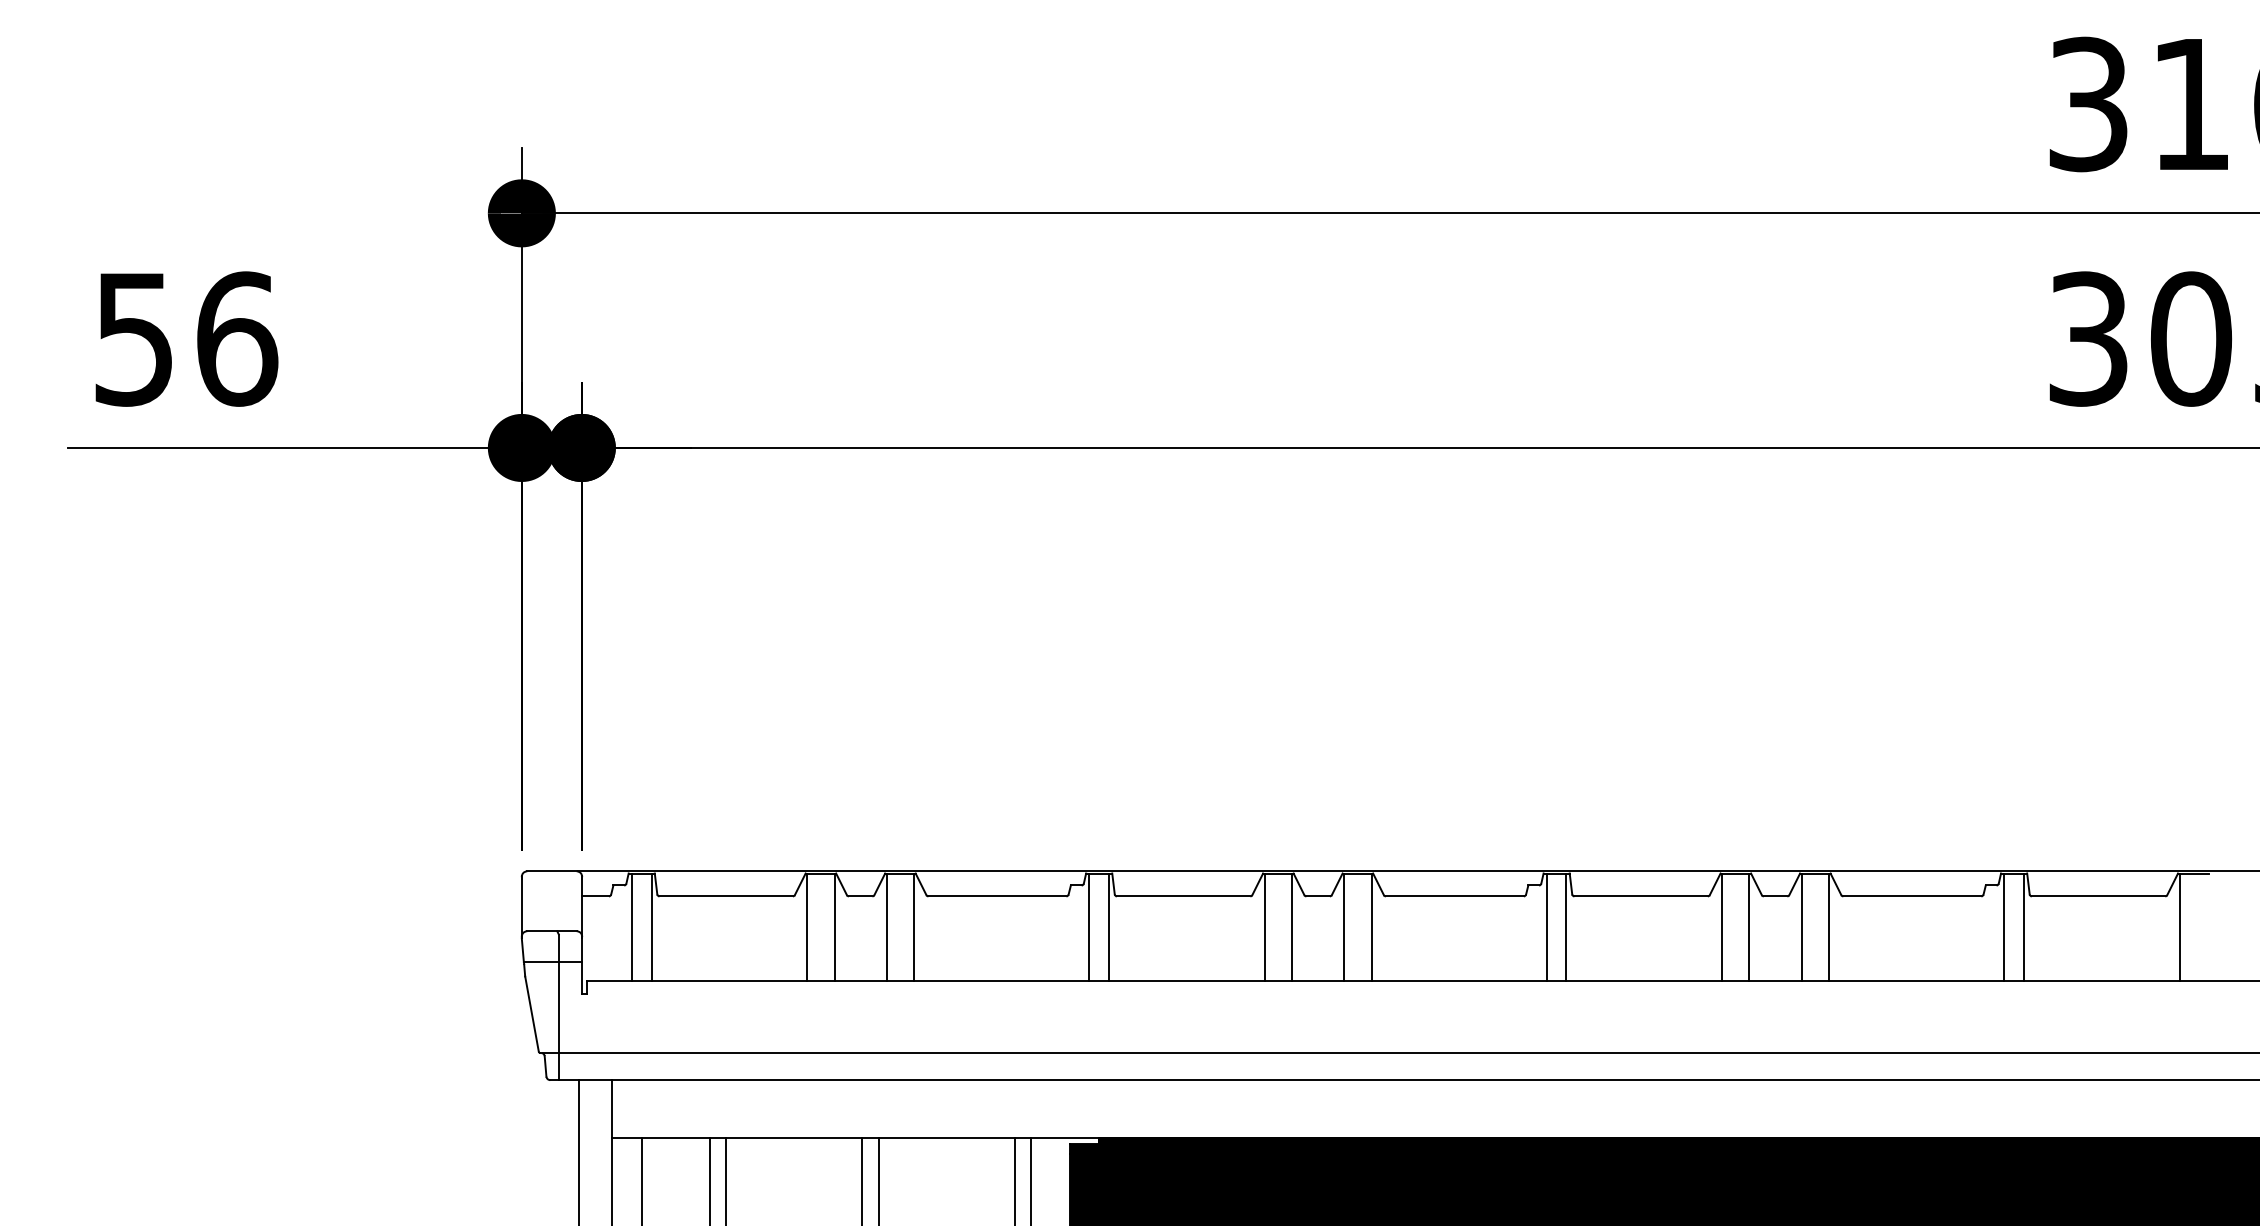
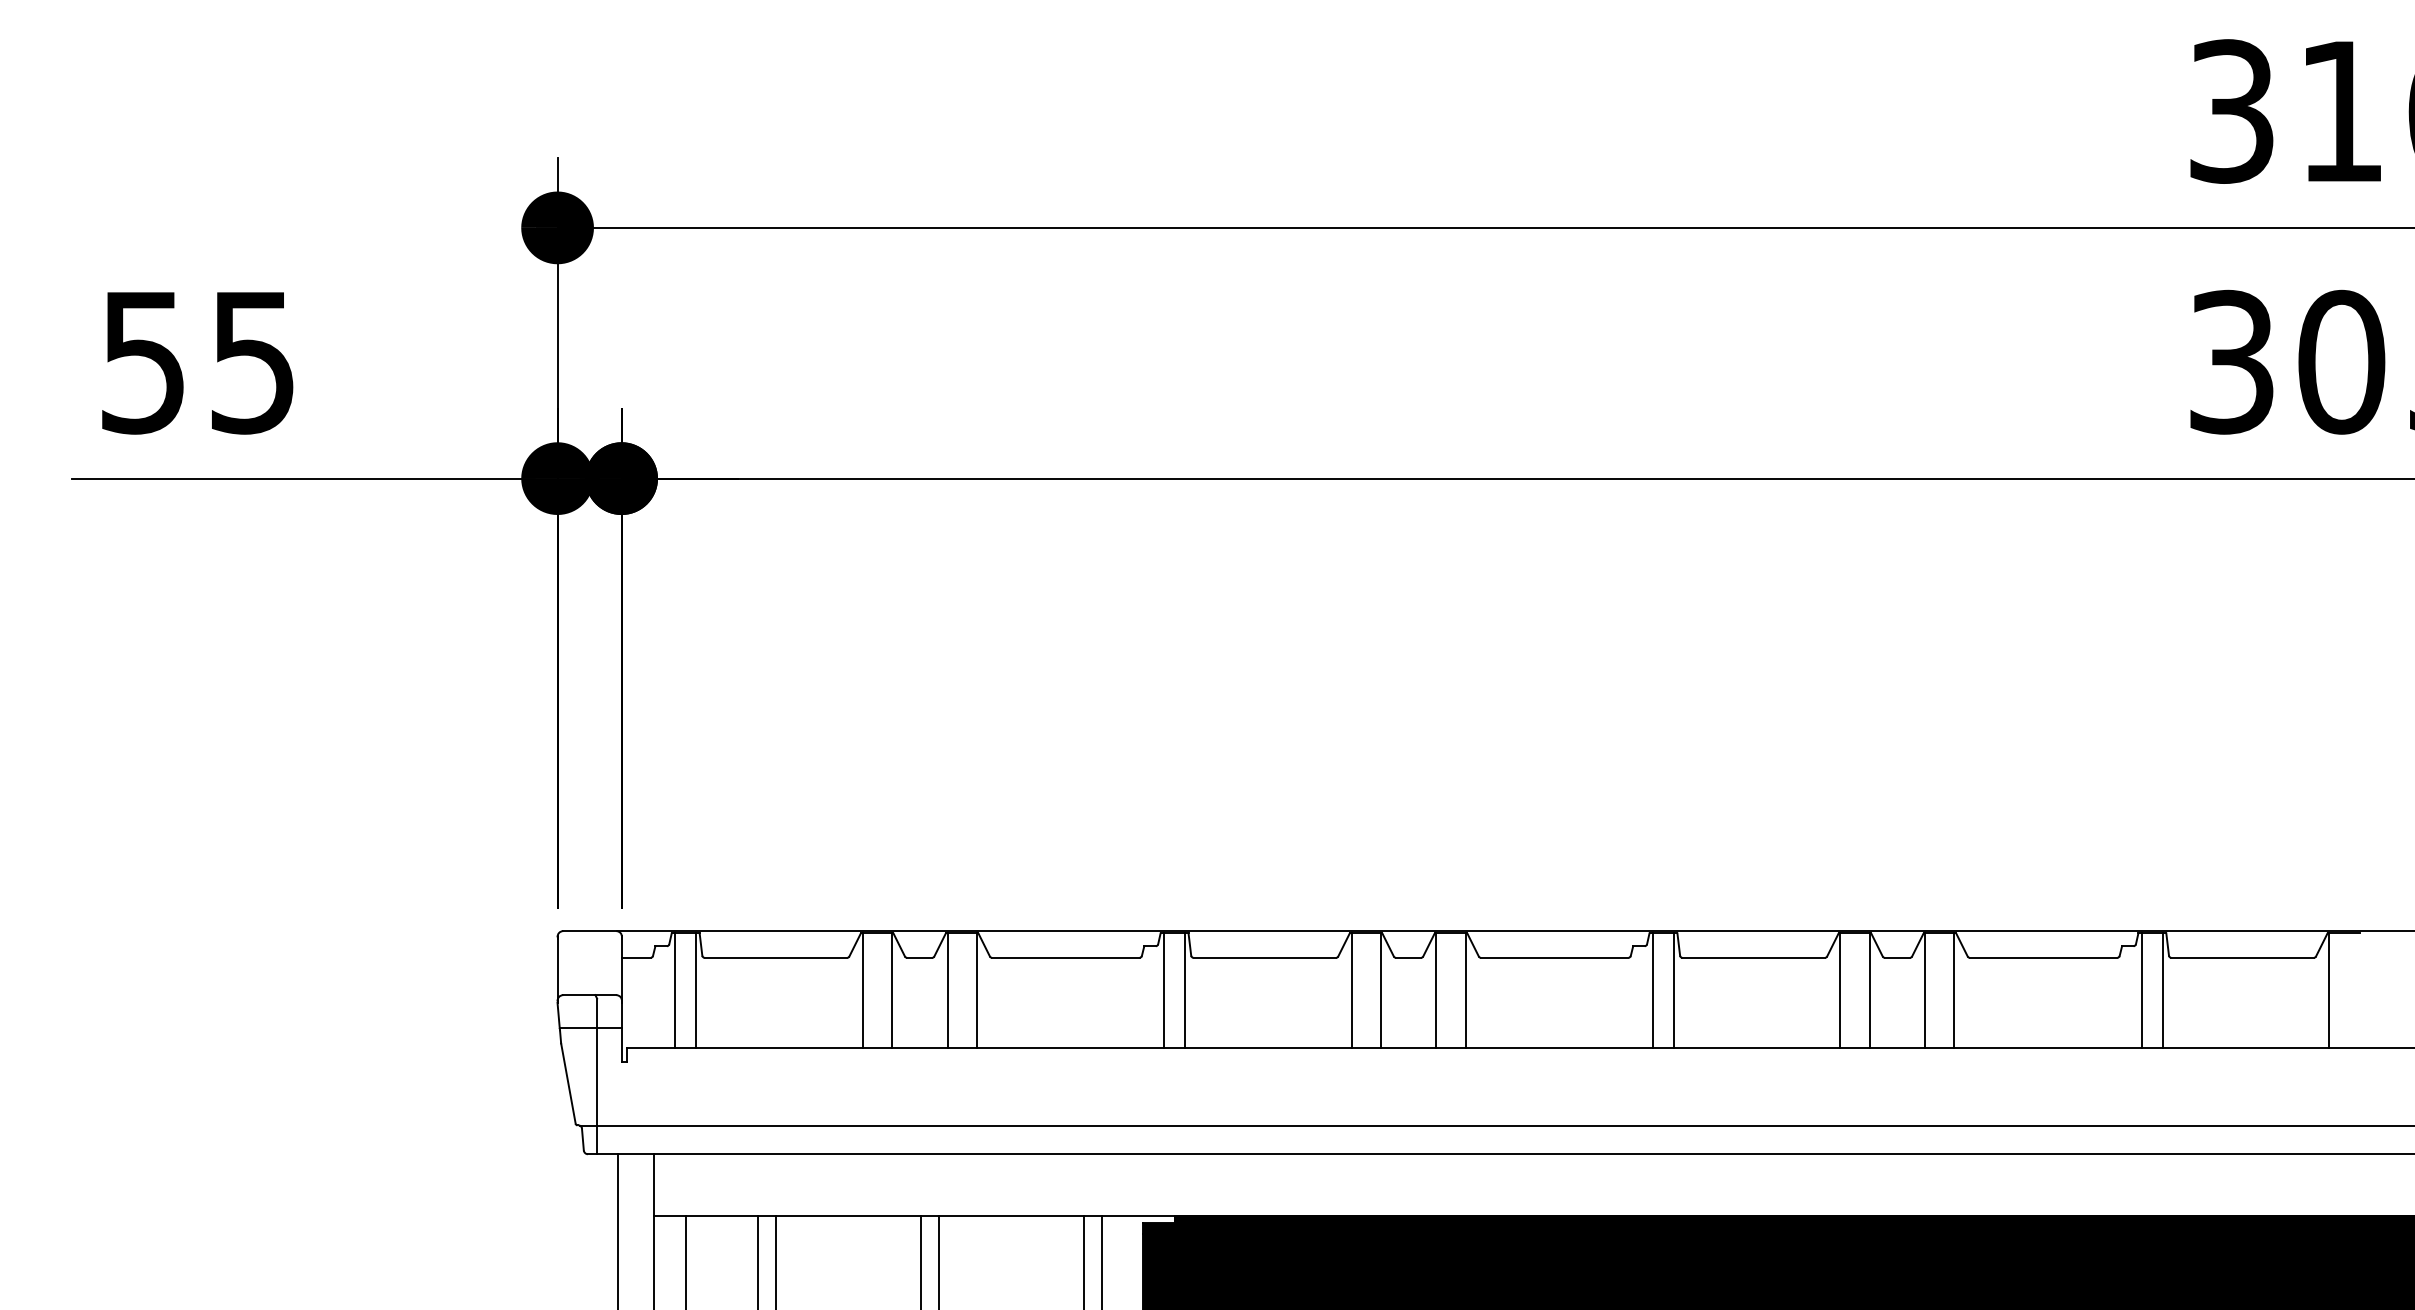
text: (237, 338) -> (253, 361), 56 -> 55

